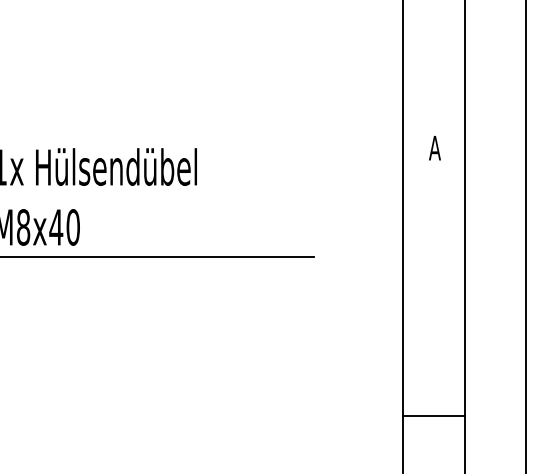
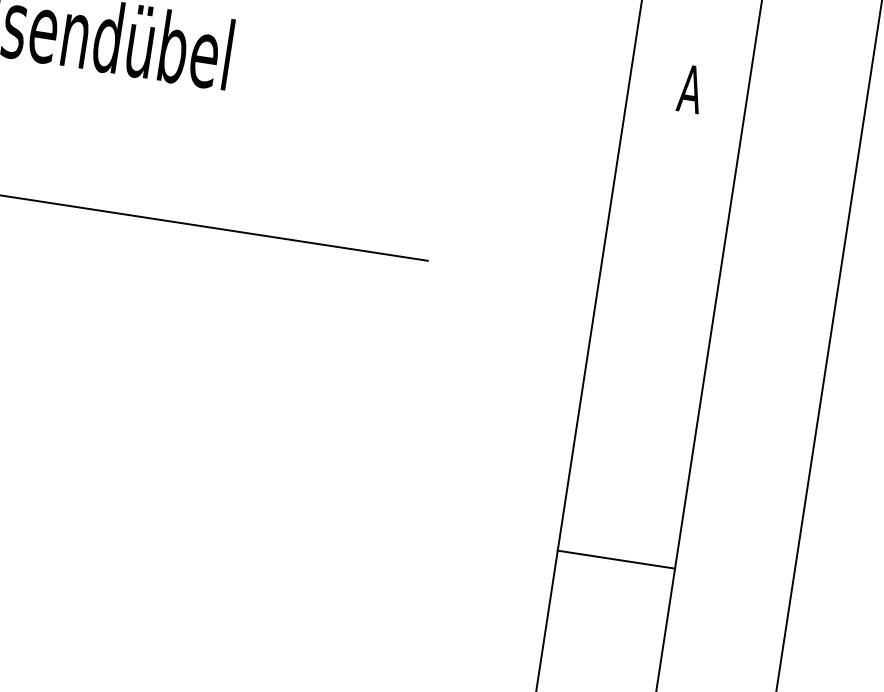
line: (433, 415) -> (615, 559), moved

